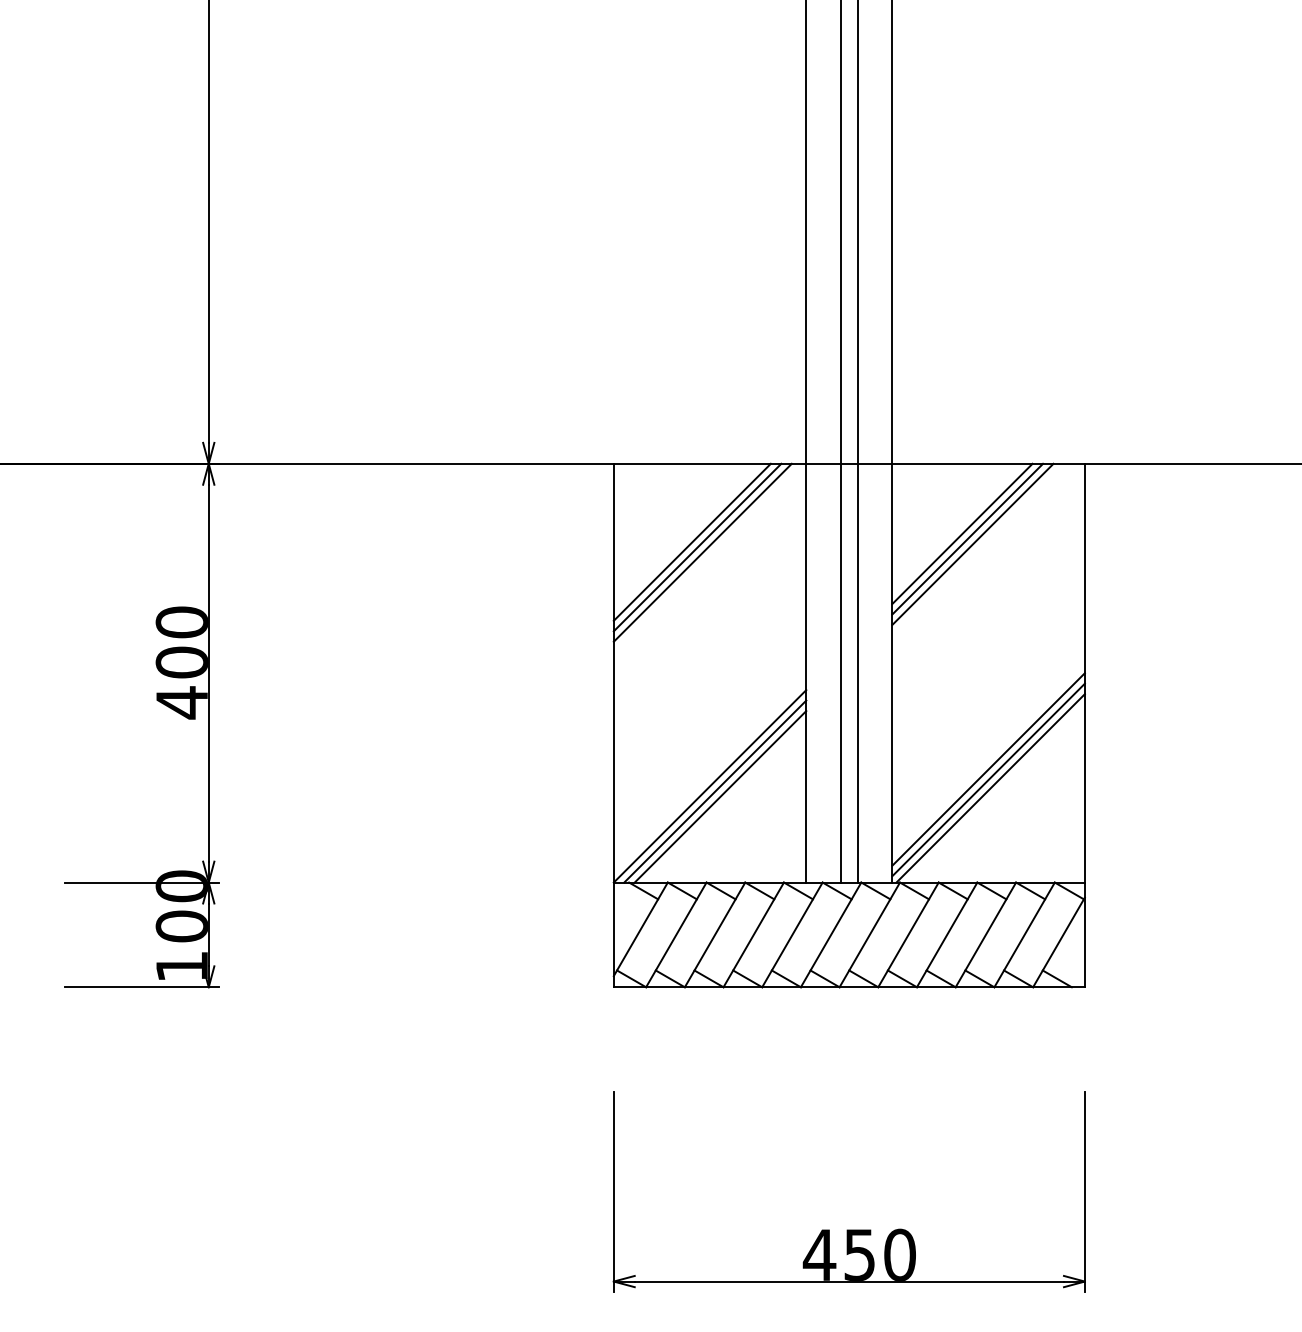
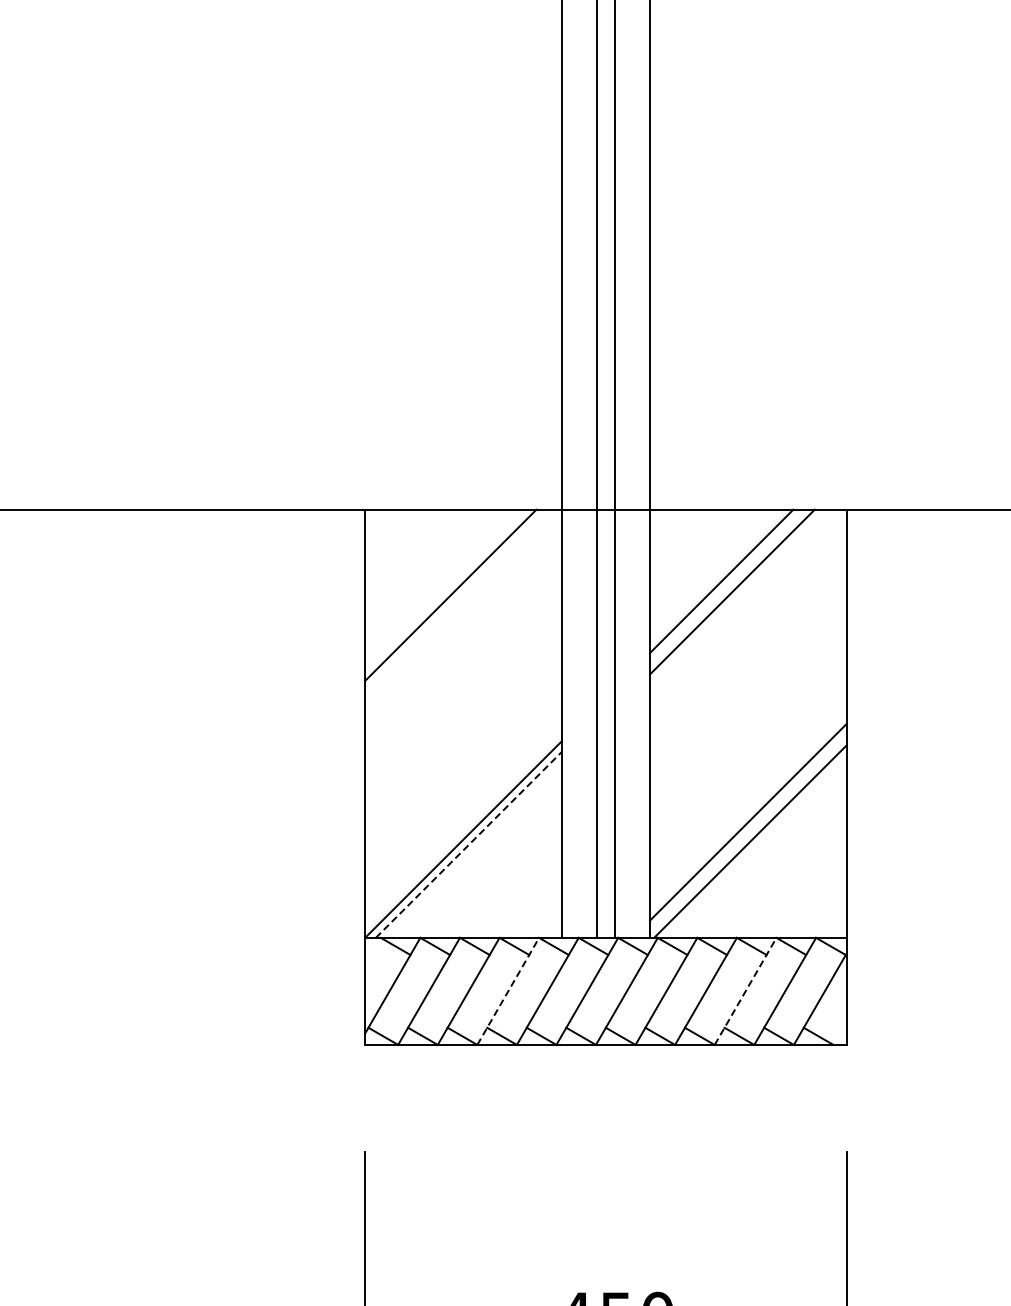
line: (967, 538) -> (726, 586), removed
line: (691, 541) -> (444, 589), removed
line: (702, 552) -> (455, 600), removed
line: (988, 779) -> (748, 832), removed
line: (715, 791) -> (469, 844), solid -> dashed
line: (720, 796) -> (474, 849), removed
line: (754, 934) -> (509, 990), solid -> dashed
line: (986, 934) -> (746, 990), solid -> dashed

